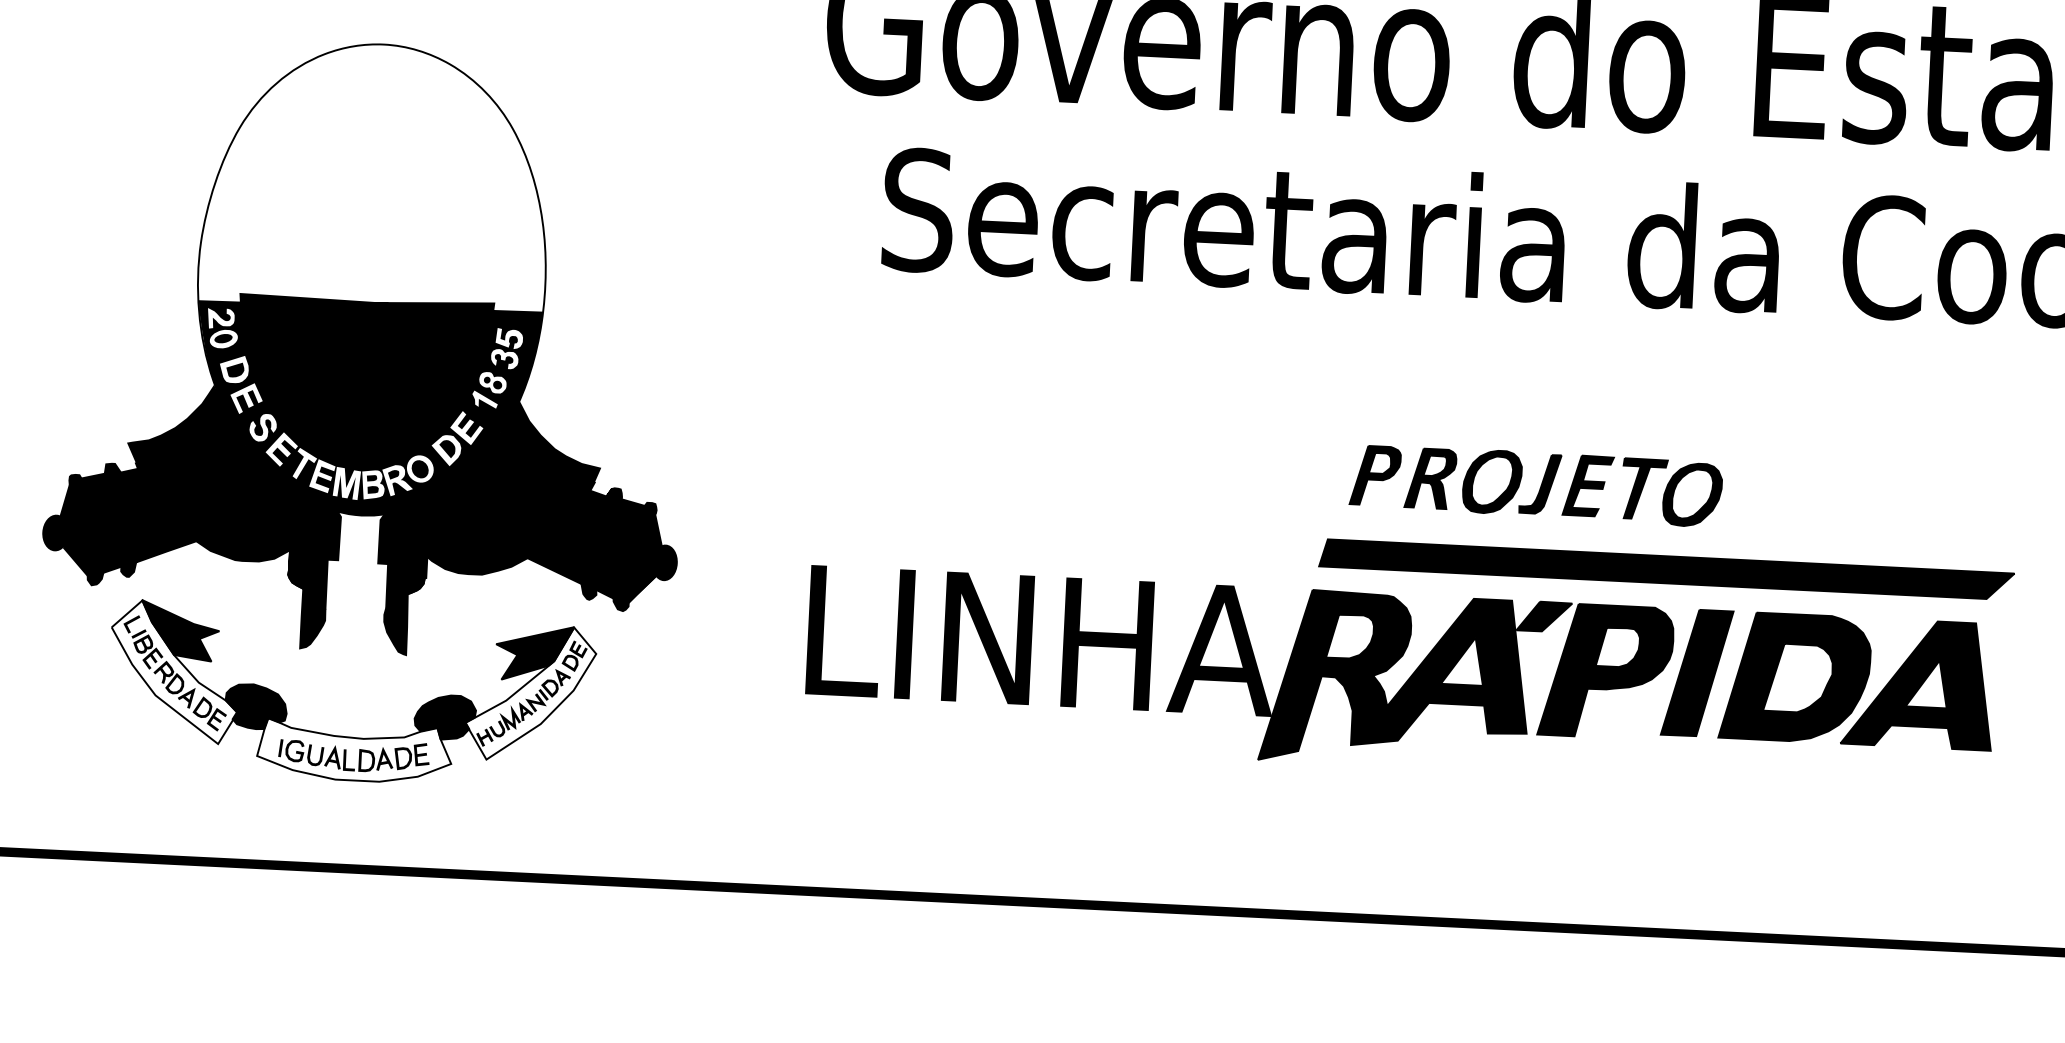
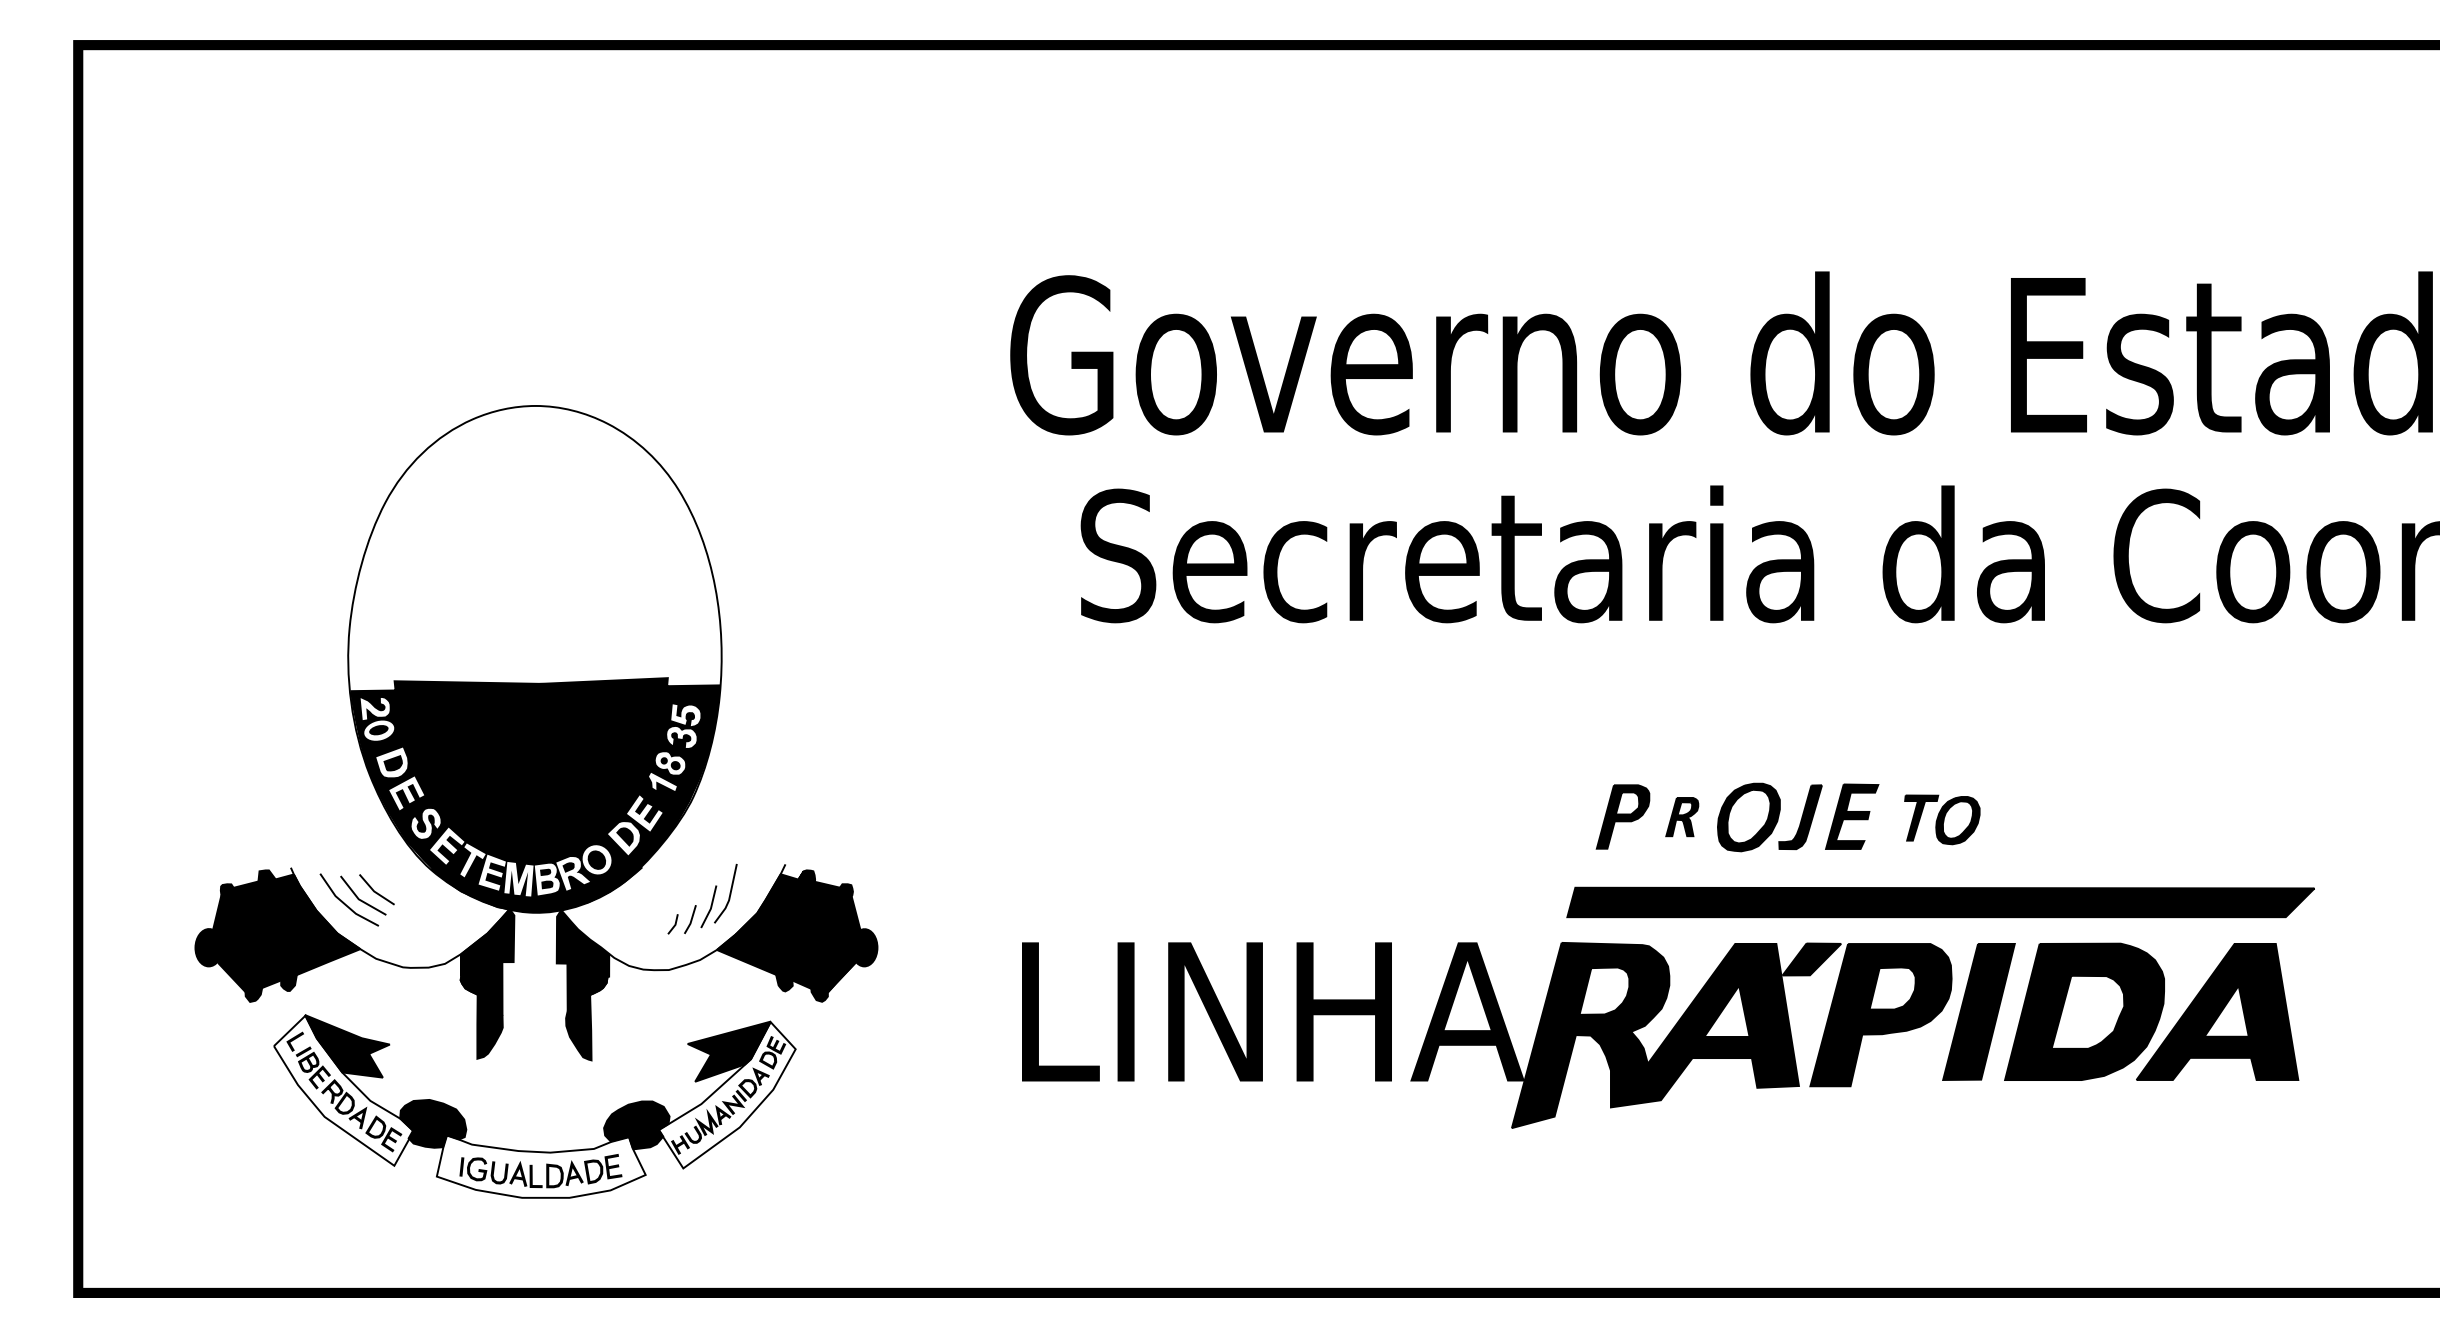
fill: (232, 462) -> (394, 862), removed
fill: (494, 474) -> (676, 861), removed
part: (1429, 478) -> (1681, 816), size x0.6
part: (1672, 492) -> (1942, 819), size x0.7

